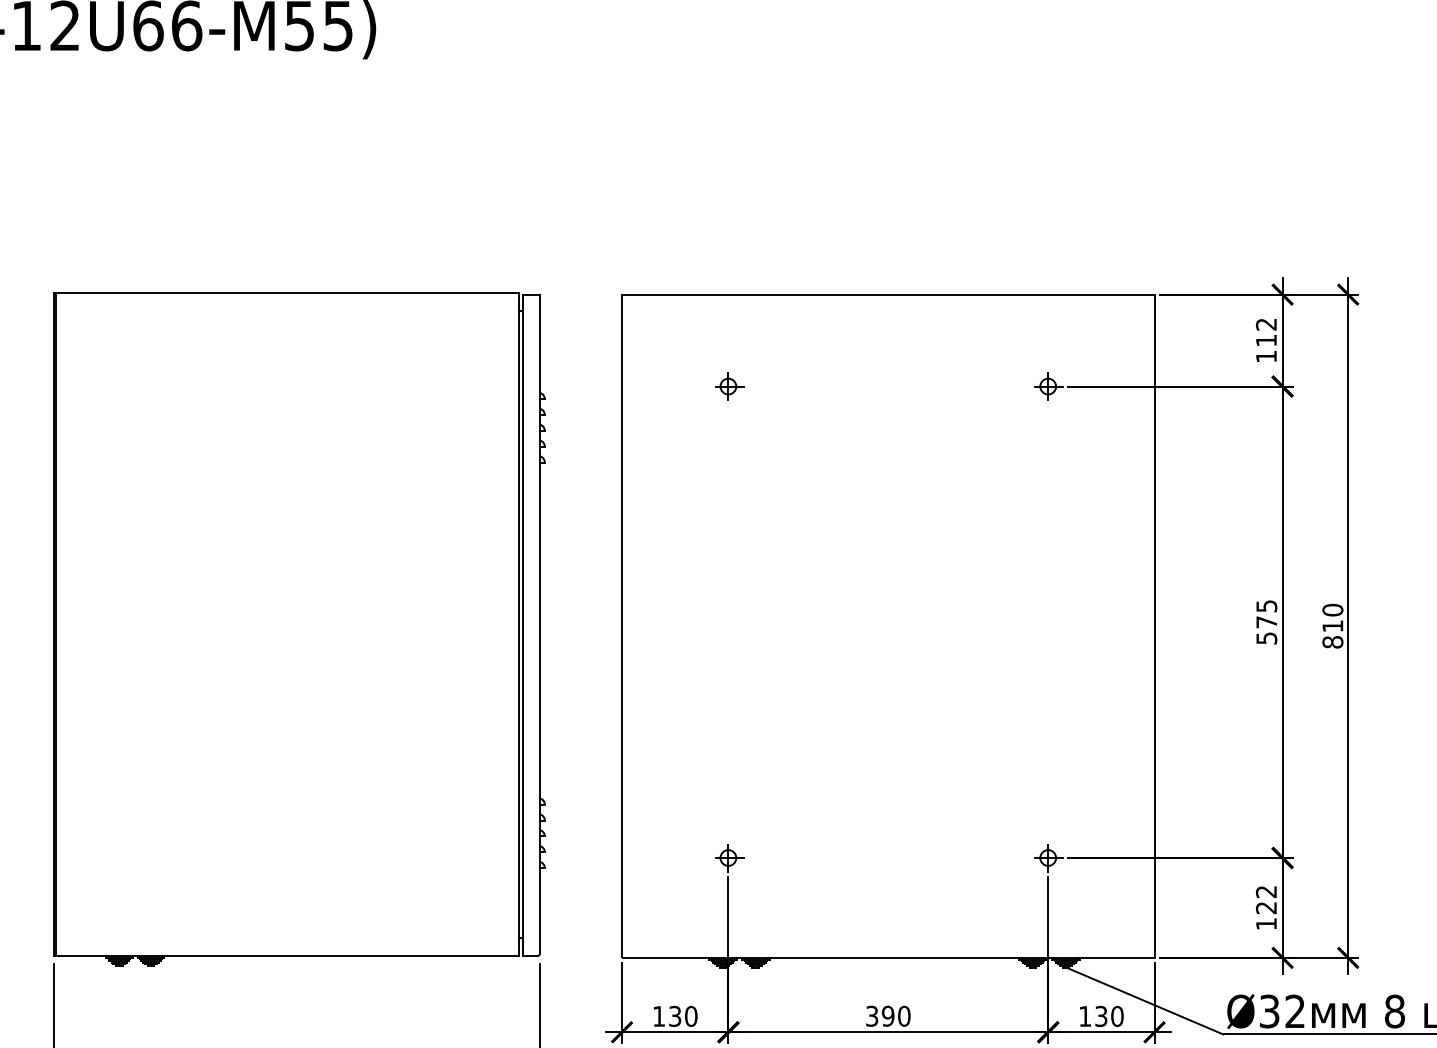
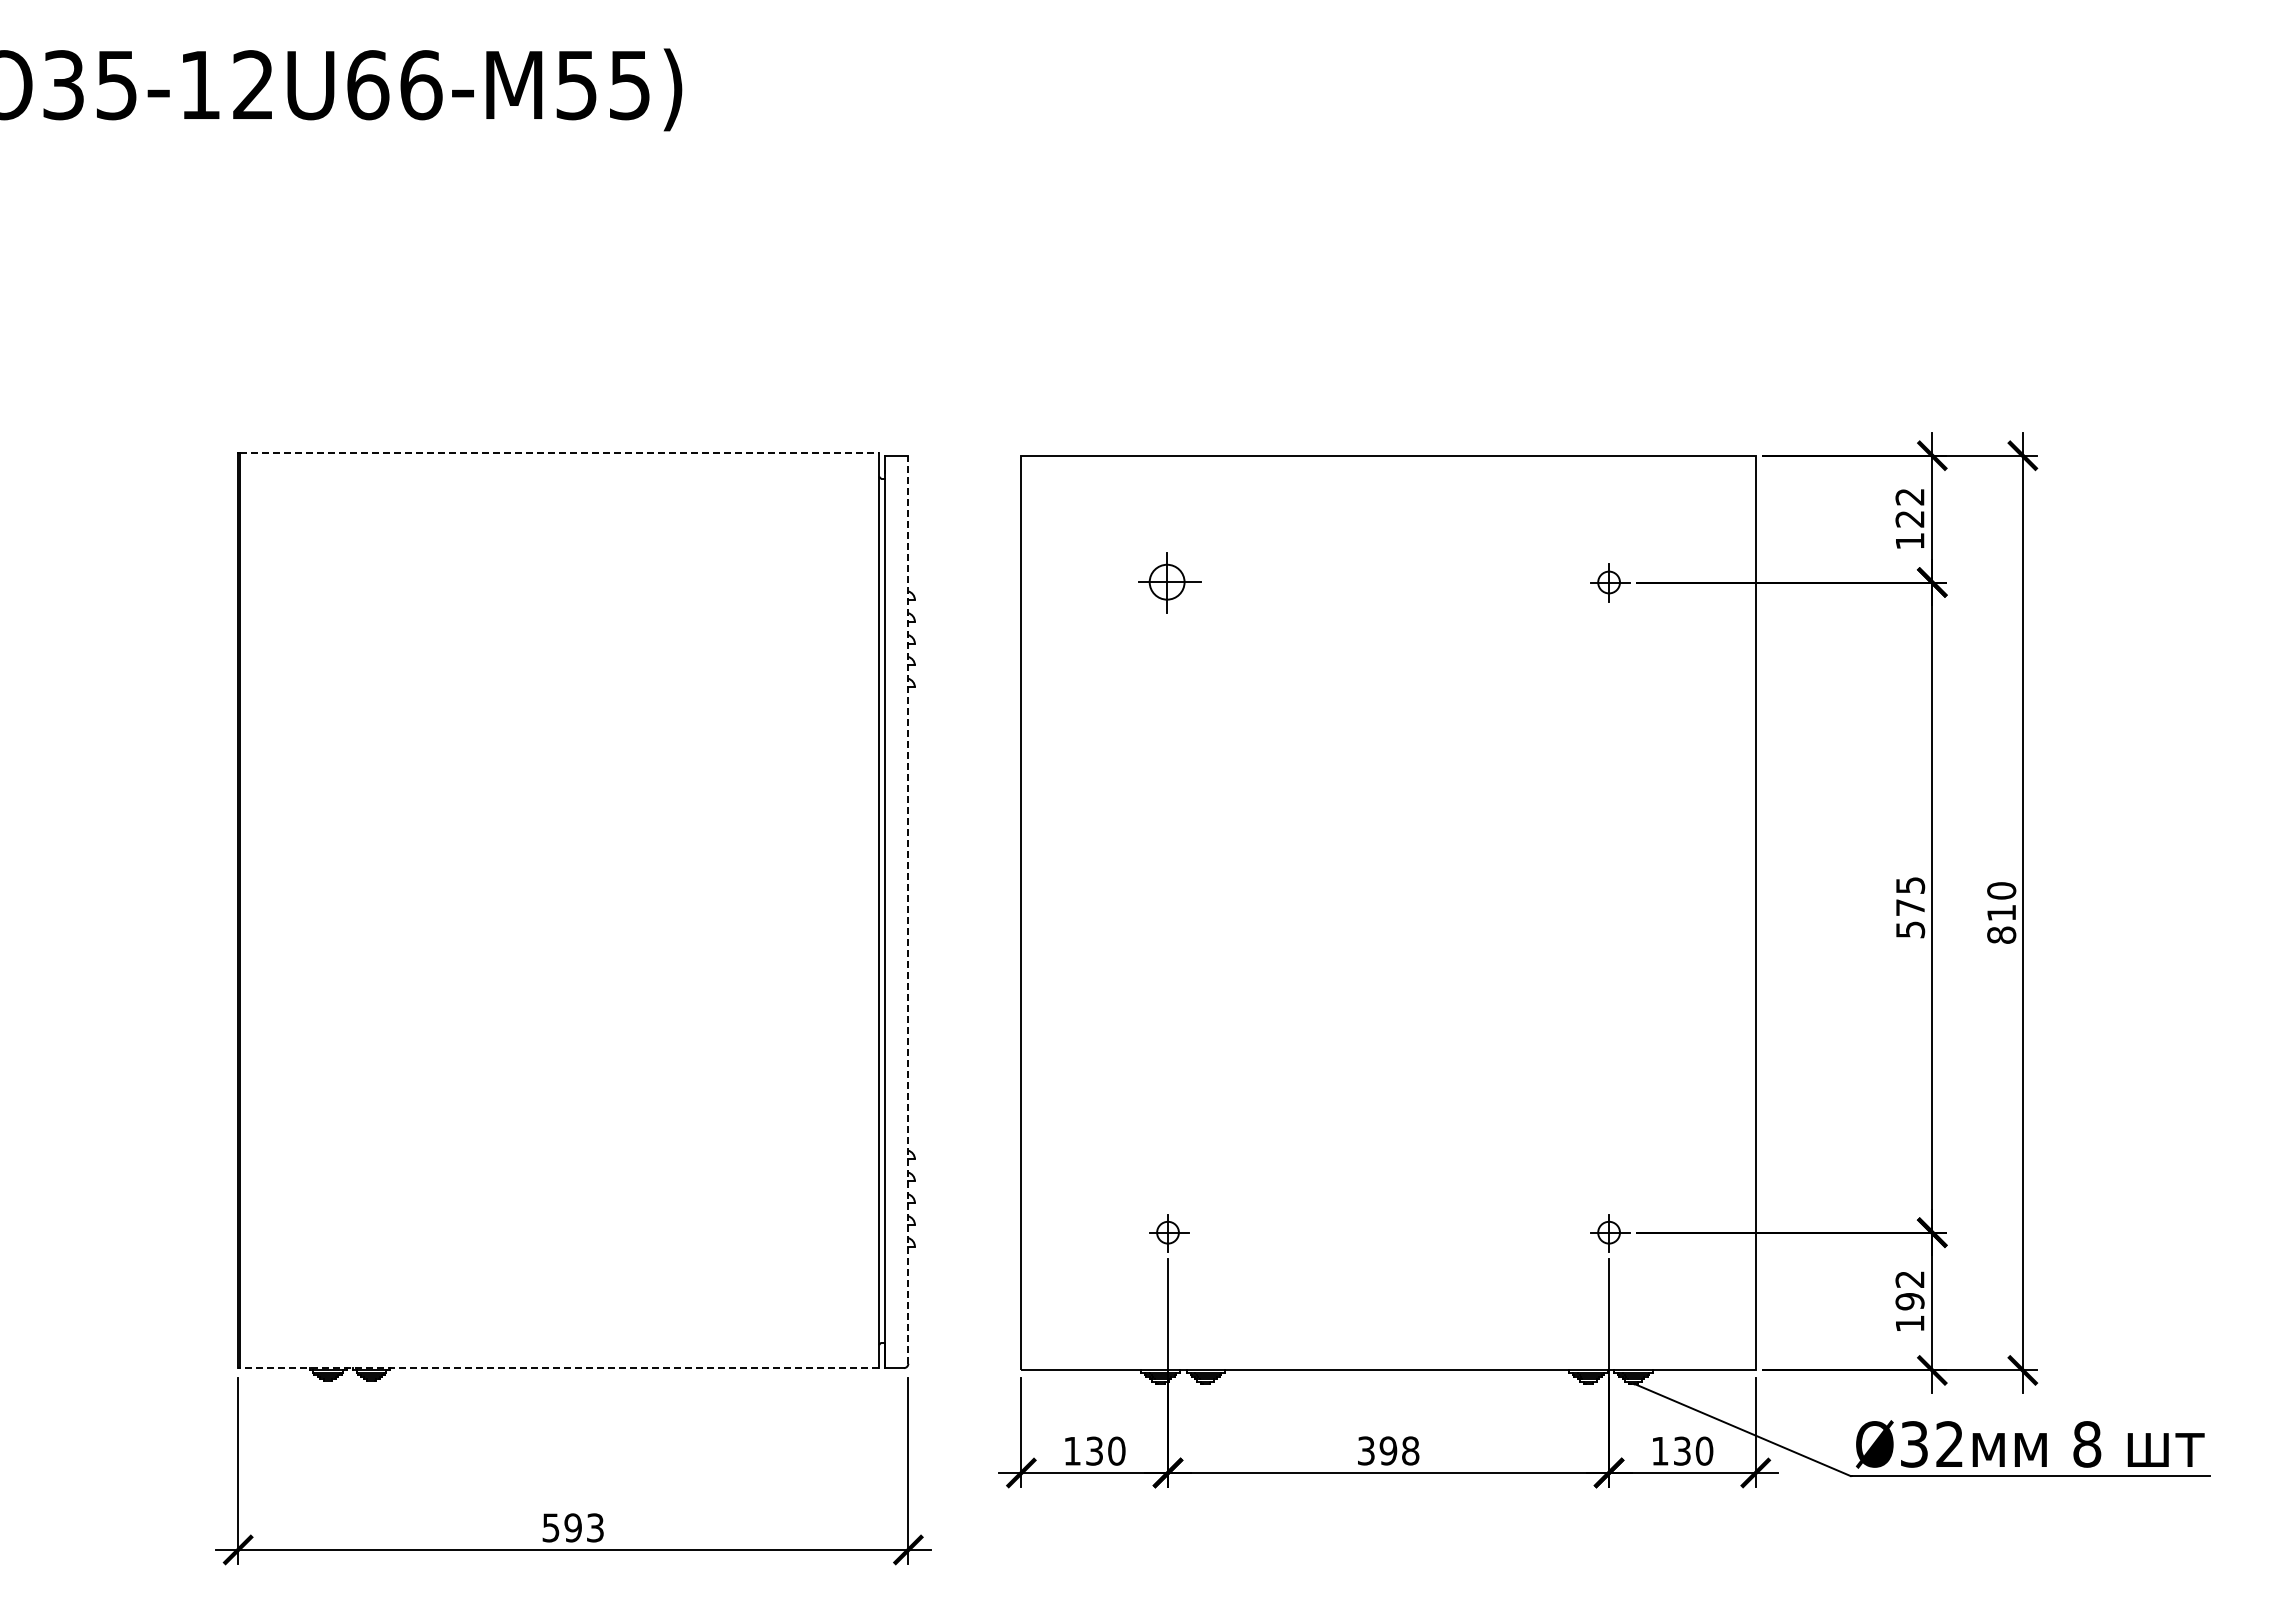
line: (287, 293) -> (560, 453), solid -> dashed
text: (1266, 340) -> (1909, 519), 112 -> 122
part: (729, 386) -> (1169, 582), size x1.6
line: (540, 623) -> (908, 909), solid -> dashed
text: (1266, 907) -> (1909, 1301), 122 -> 192
line: (286, 956) -> (558, 1368), solid -> dashed
text: (904, 1016) -> (1410, 1451), 390 -> 398

